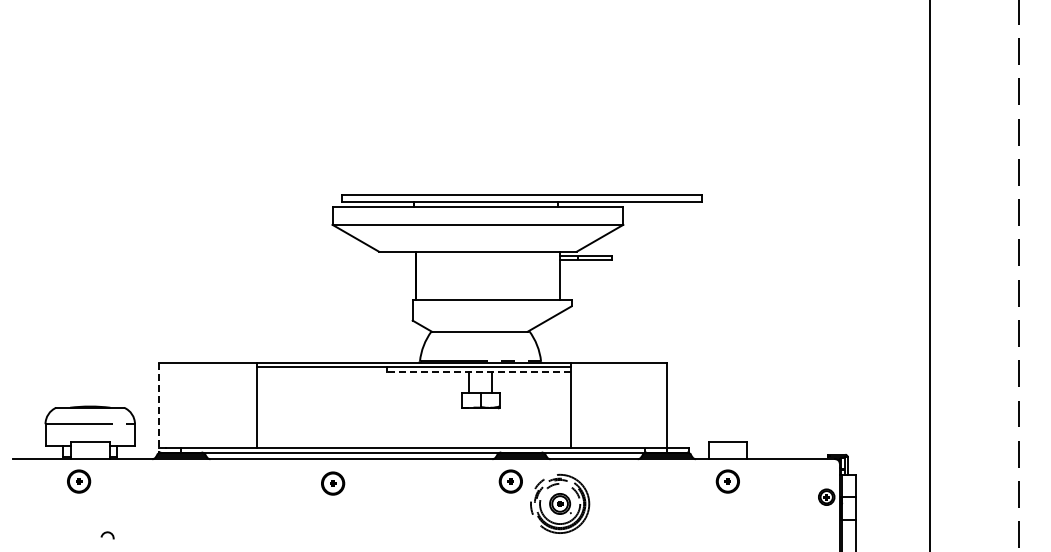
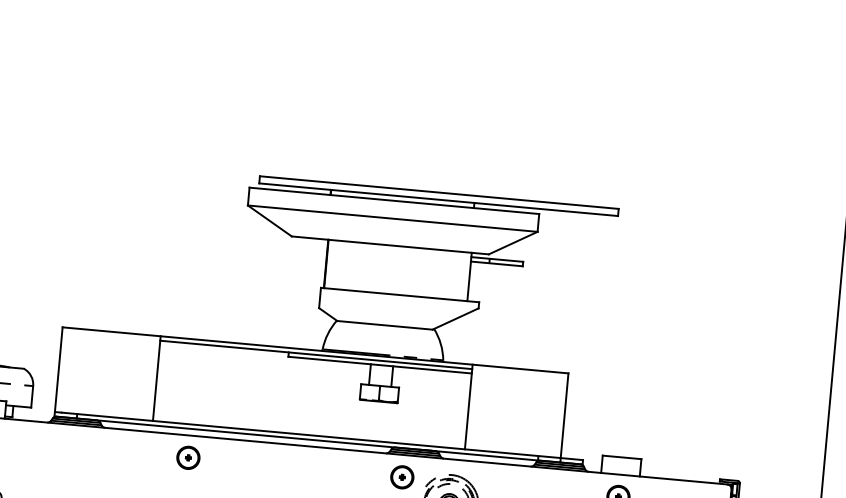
line: (478, 371) -> (380, 364), dashed -> solid
line: (159, 407) -> (59, 371), dashed -> solid
part: (333, 483) -> (188, 457), moved

